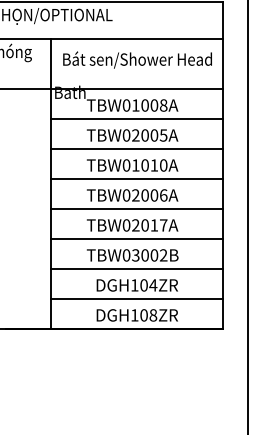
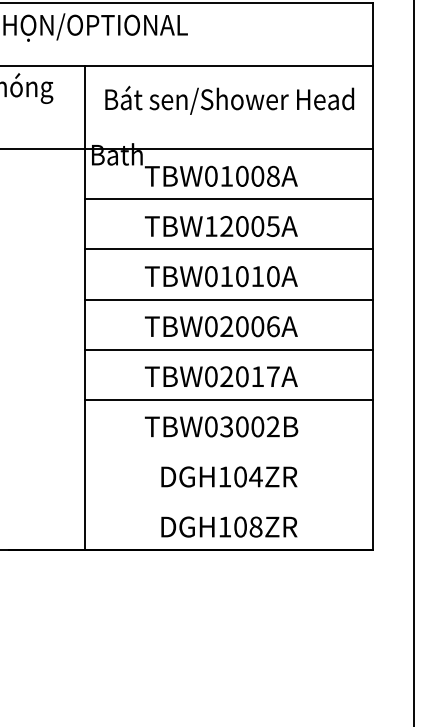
text: (126, 135) -> (211, 226), TBW02005A -> TBW12005A
line: (136, 269) -> (227, 450), removed
line: (136, 299) -> (227, 500), removed

